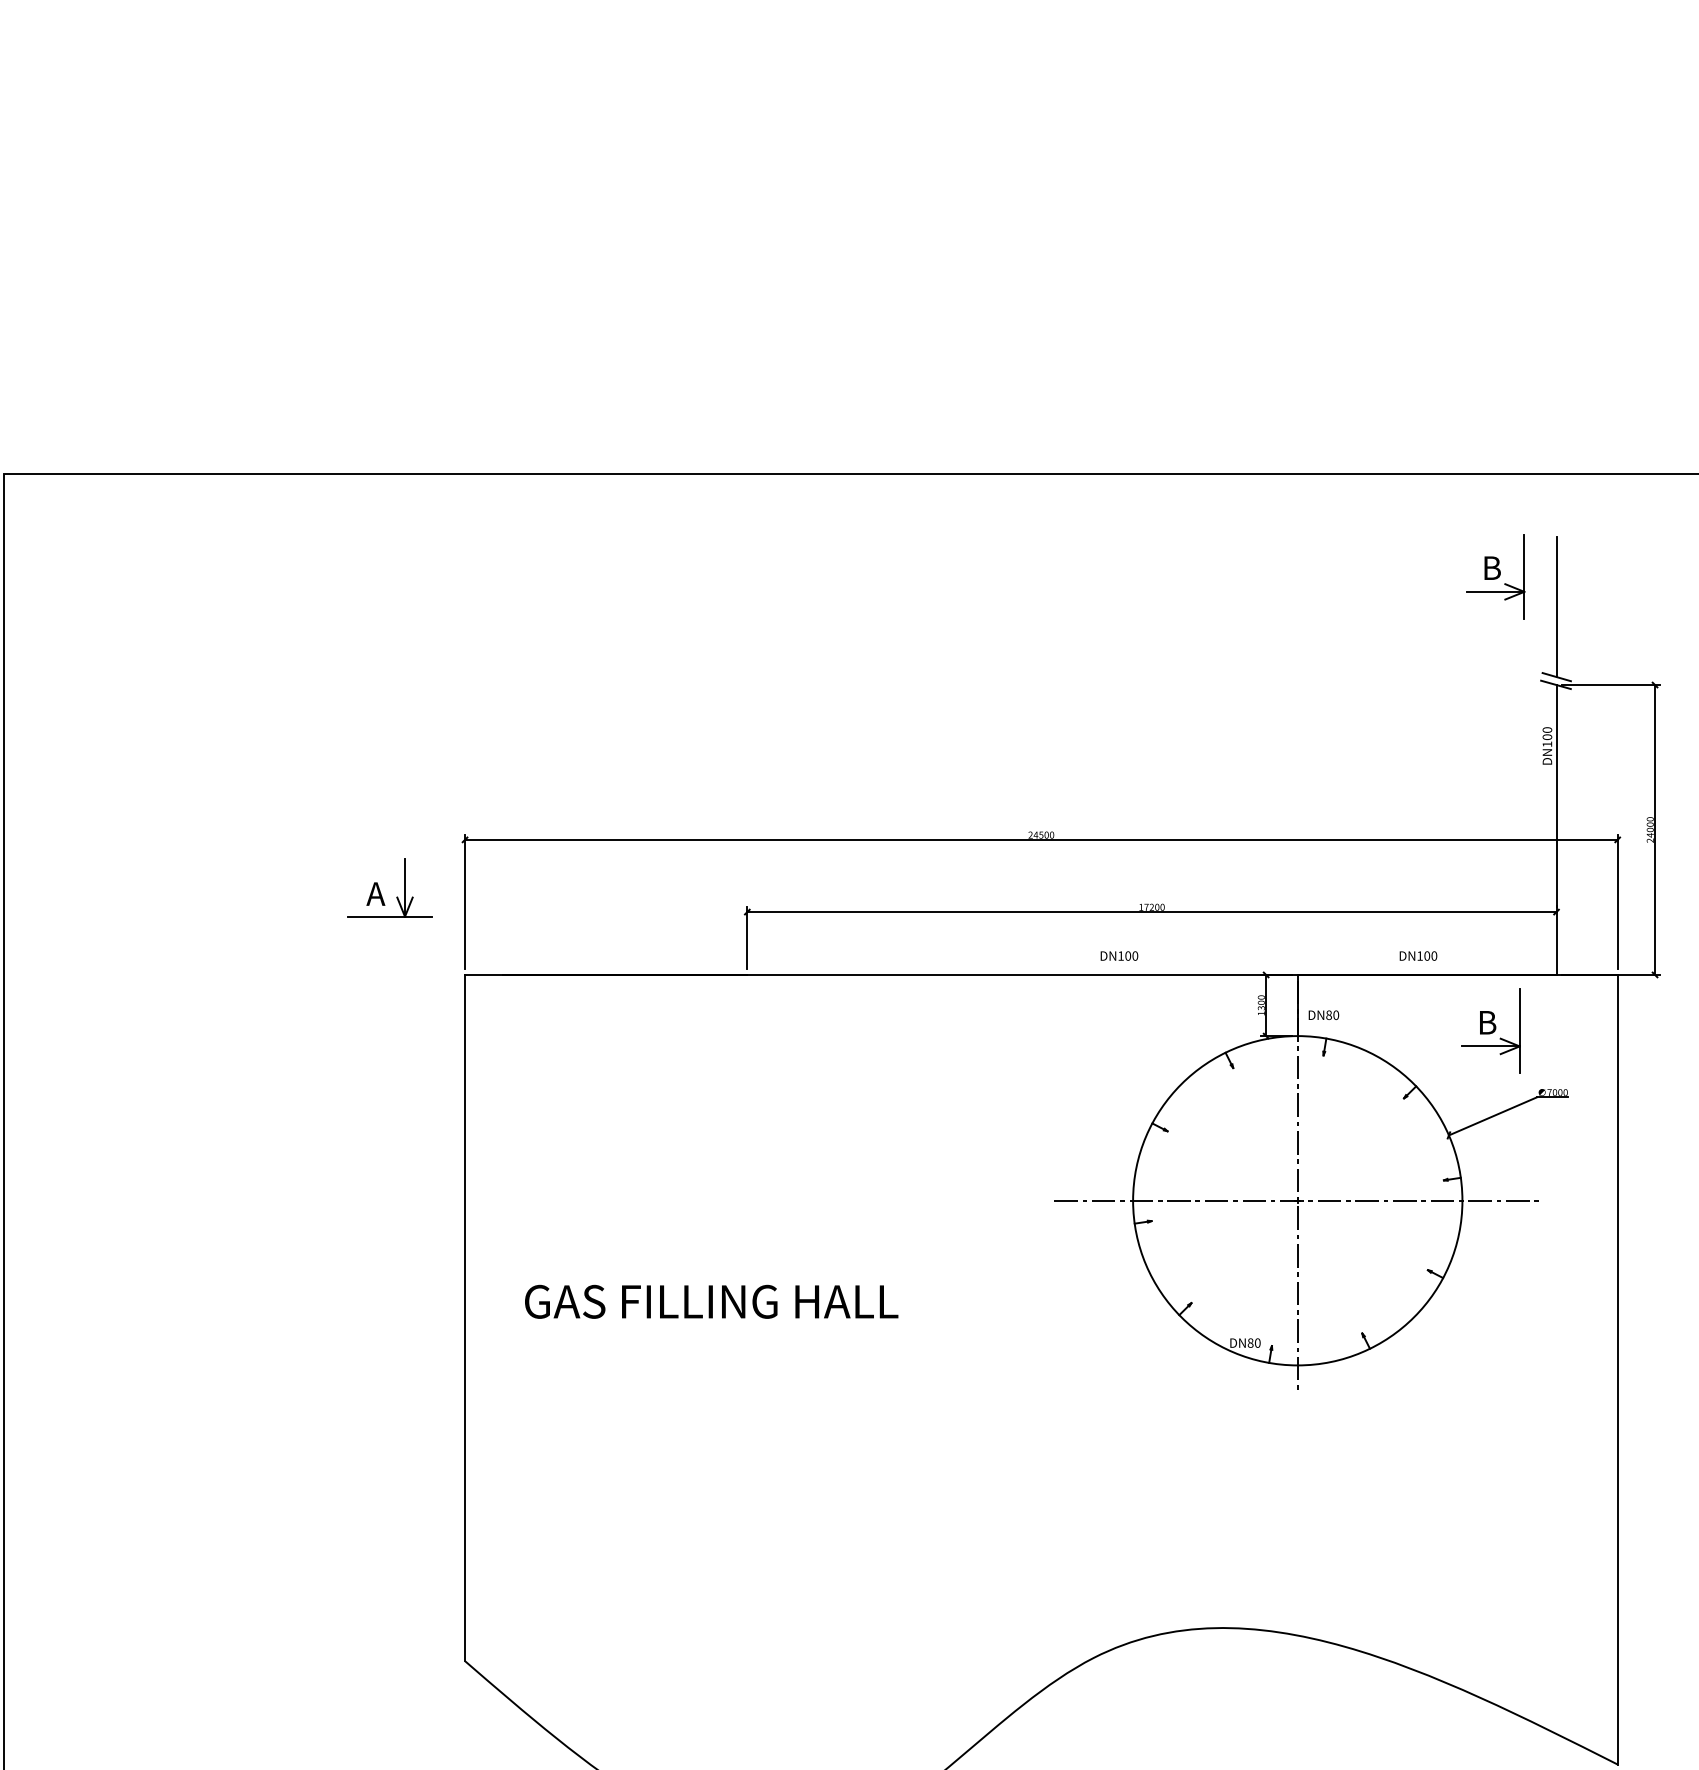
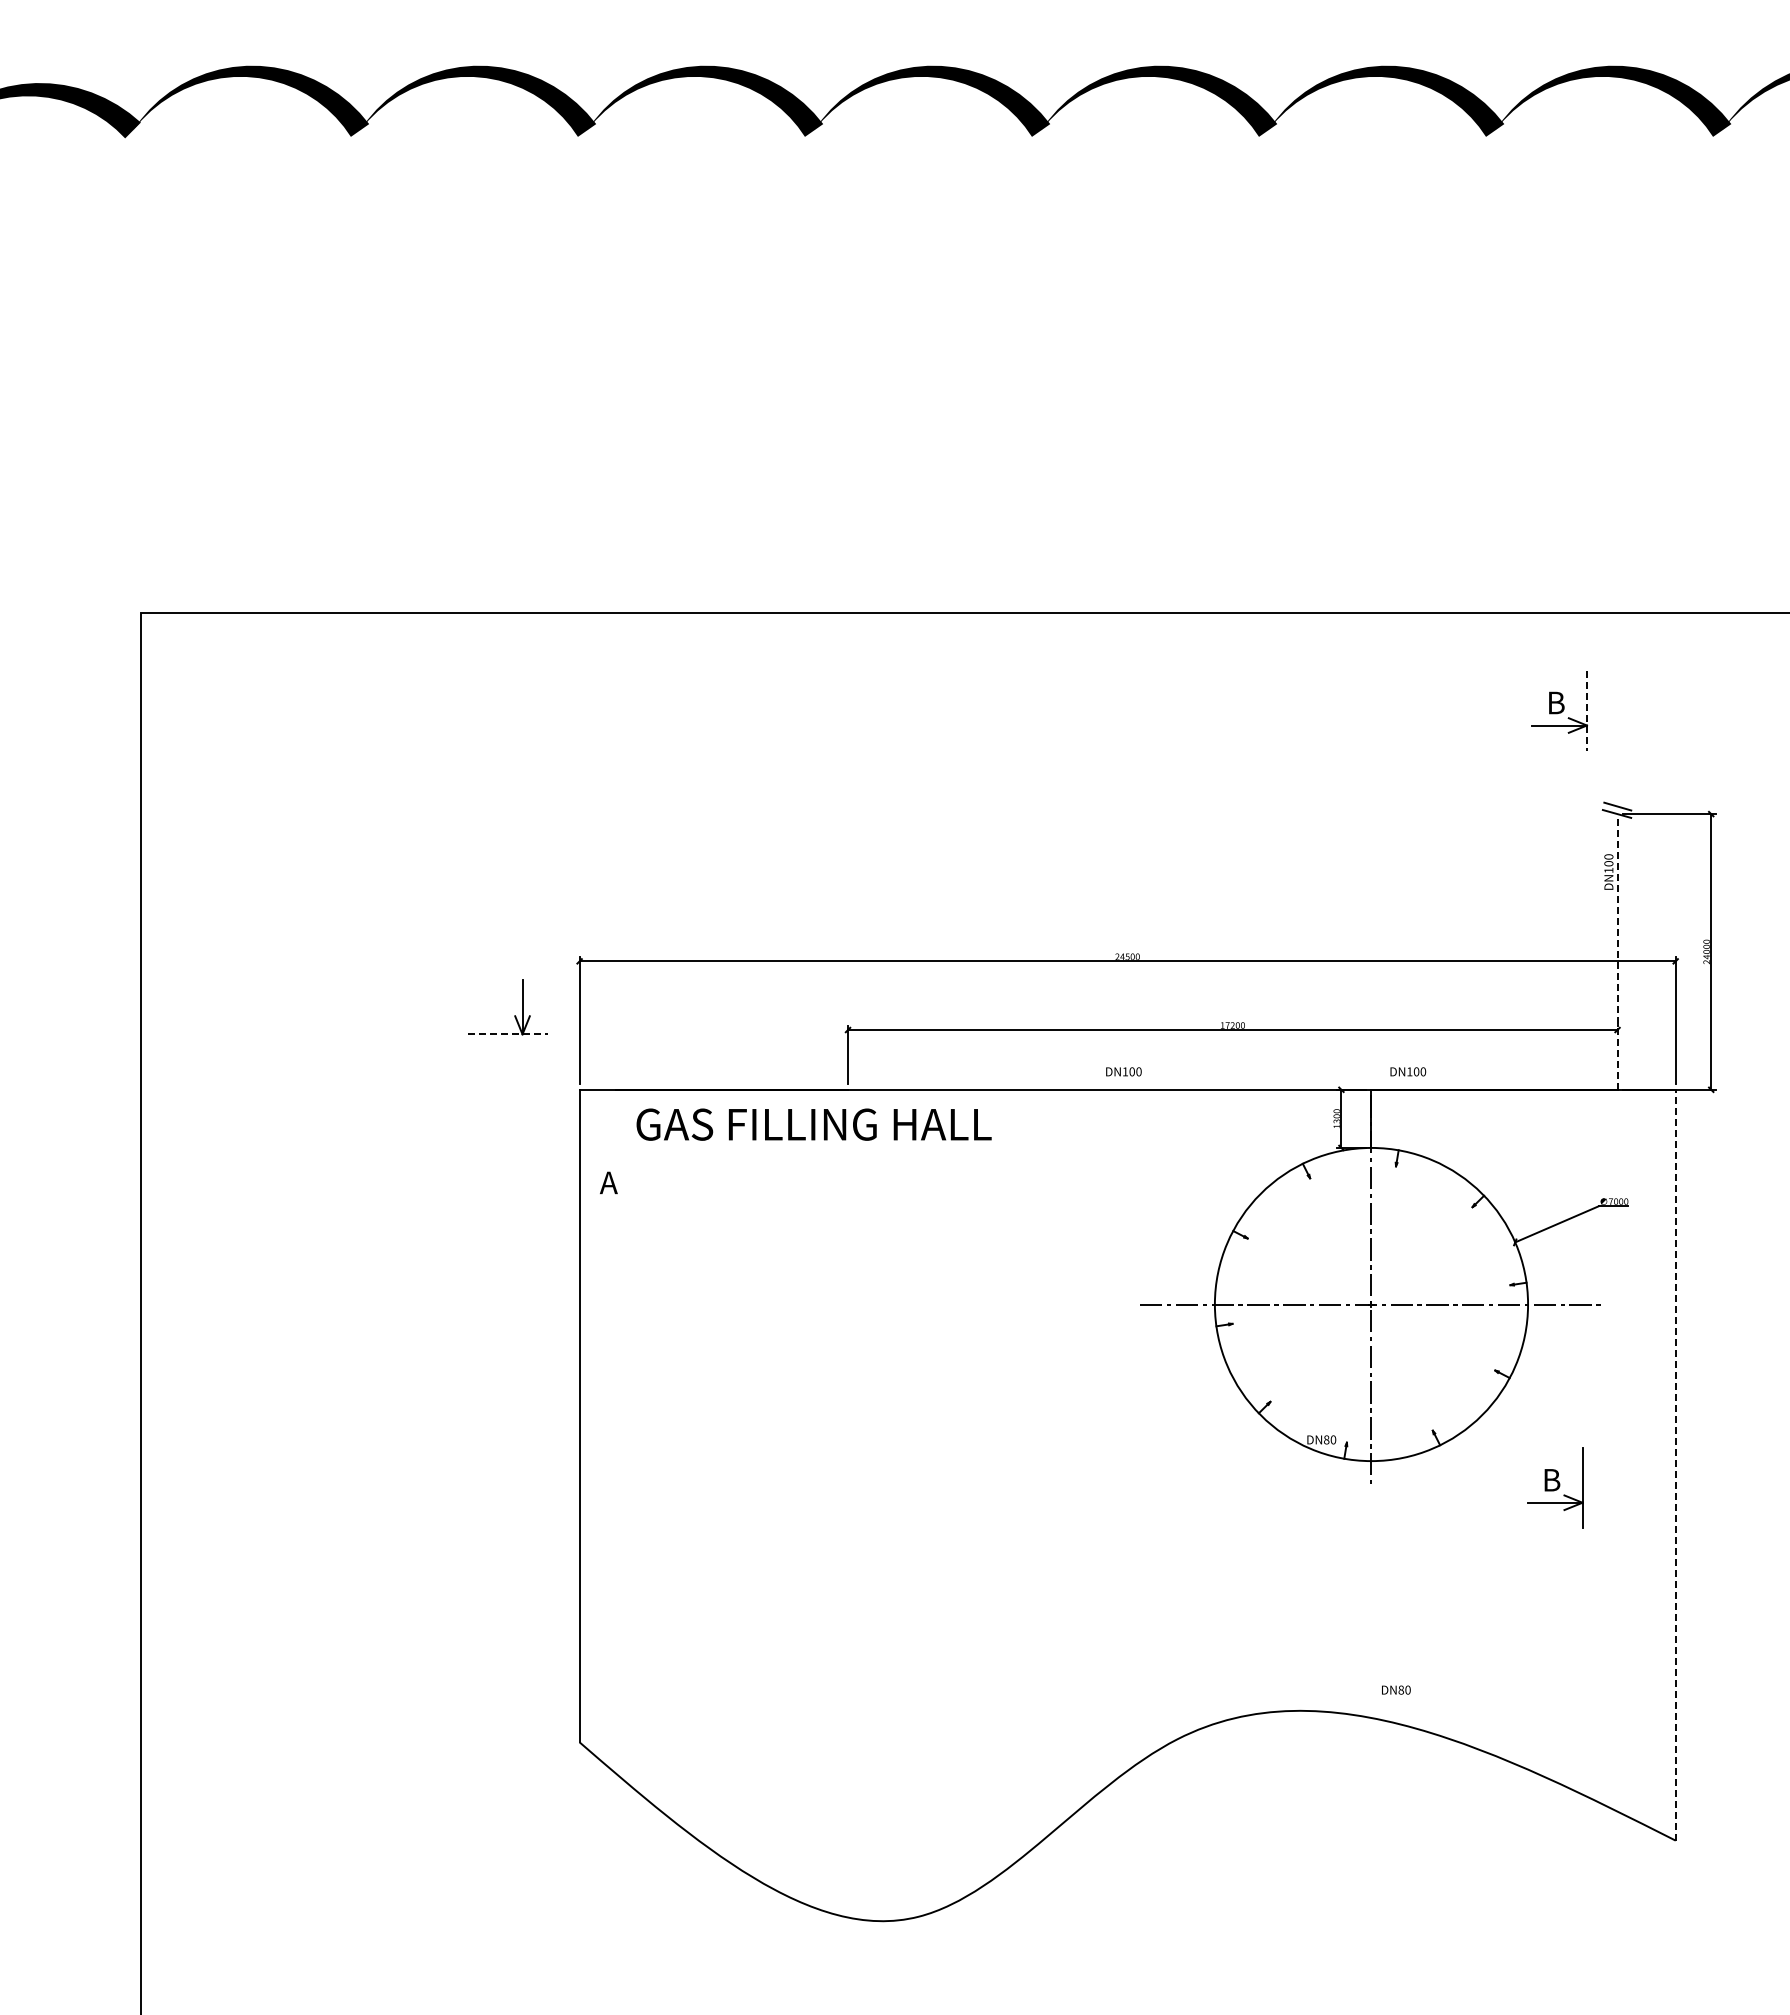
line: (1523, 577) -> (1586, 711), solid -> dashed
line: (1556, 606) -> (1617, 739), removed
line: (1556, 829) -> (1617, 951), solid -> dashed
text: (375, 893) -> (608, 1182), moved
line: (390, 916) -> (508, 1034), solid -> dashed
text: (1119, 955) -> (1123, 1071), moved
text: (1418, 955) -> (1408, 1071), moved
text: (1324, 1014) -> (1396, 1689), moved
part: (1491, 1030) -> (1555, 1487), moved
text: (710, 1301) -> (813, 1124), moved
line: (1617, 1368) -> (1675, 1464), solid -> dashed

